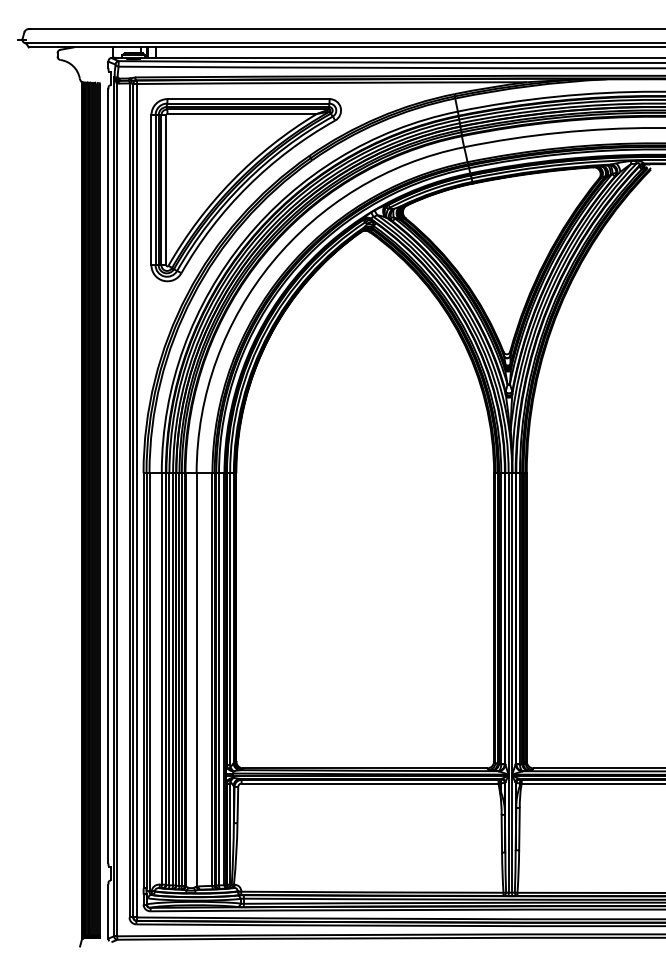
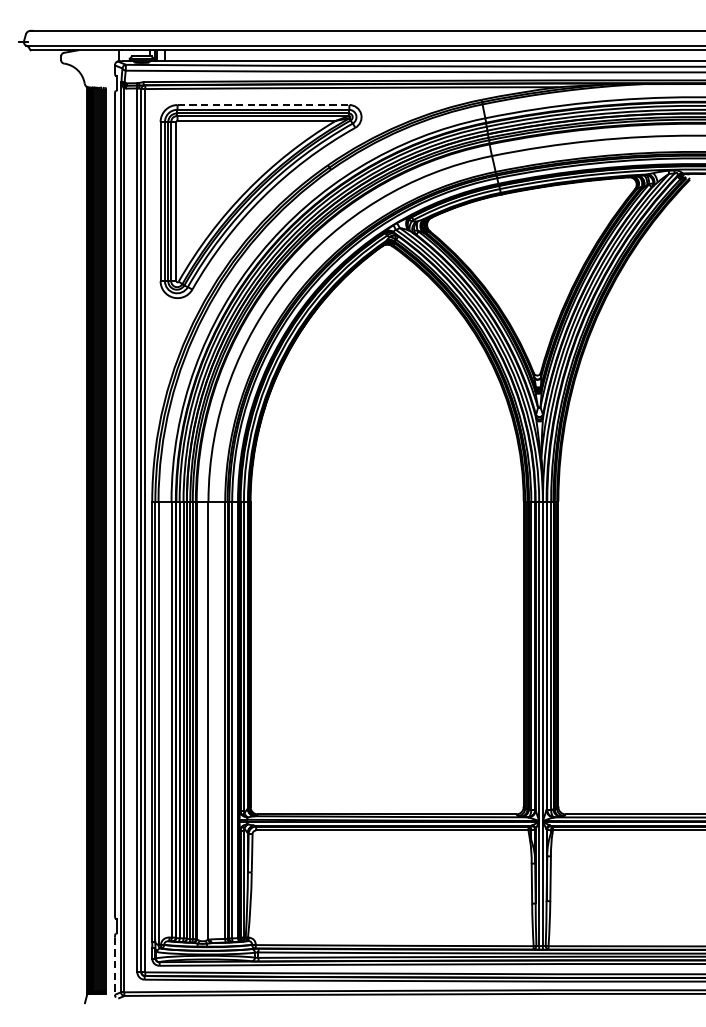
line: (249, 99) -> (264, 105), solid -> dashed
line: (108, 911) -> (115, 966), solid -> dashed

